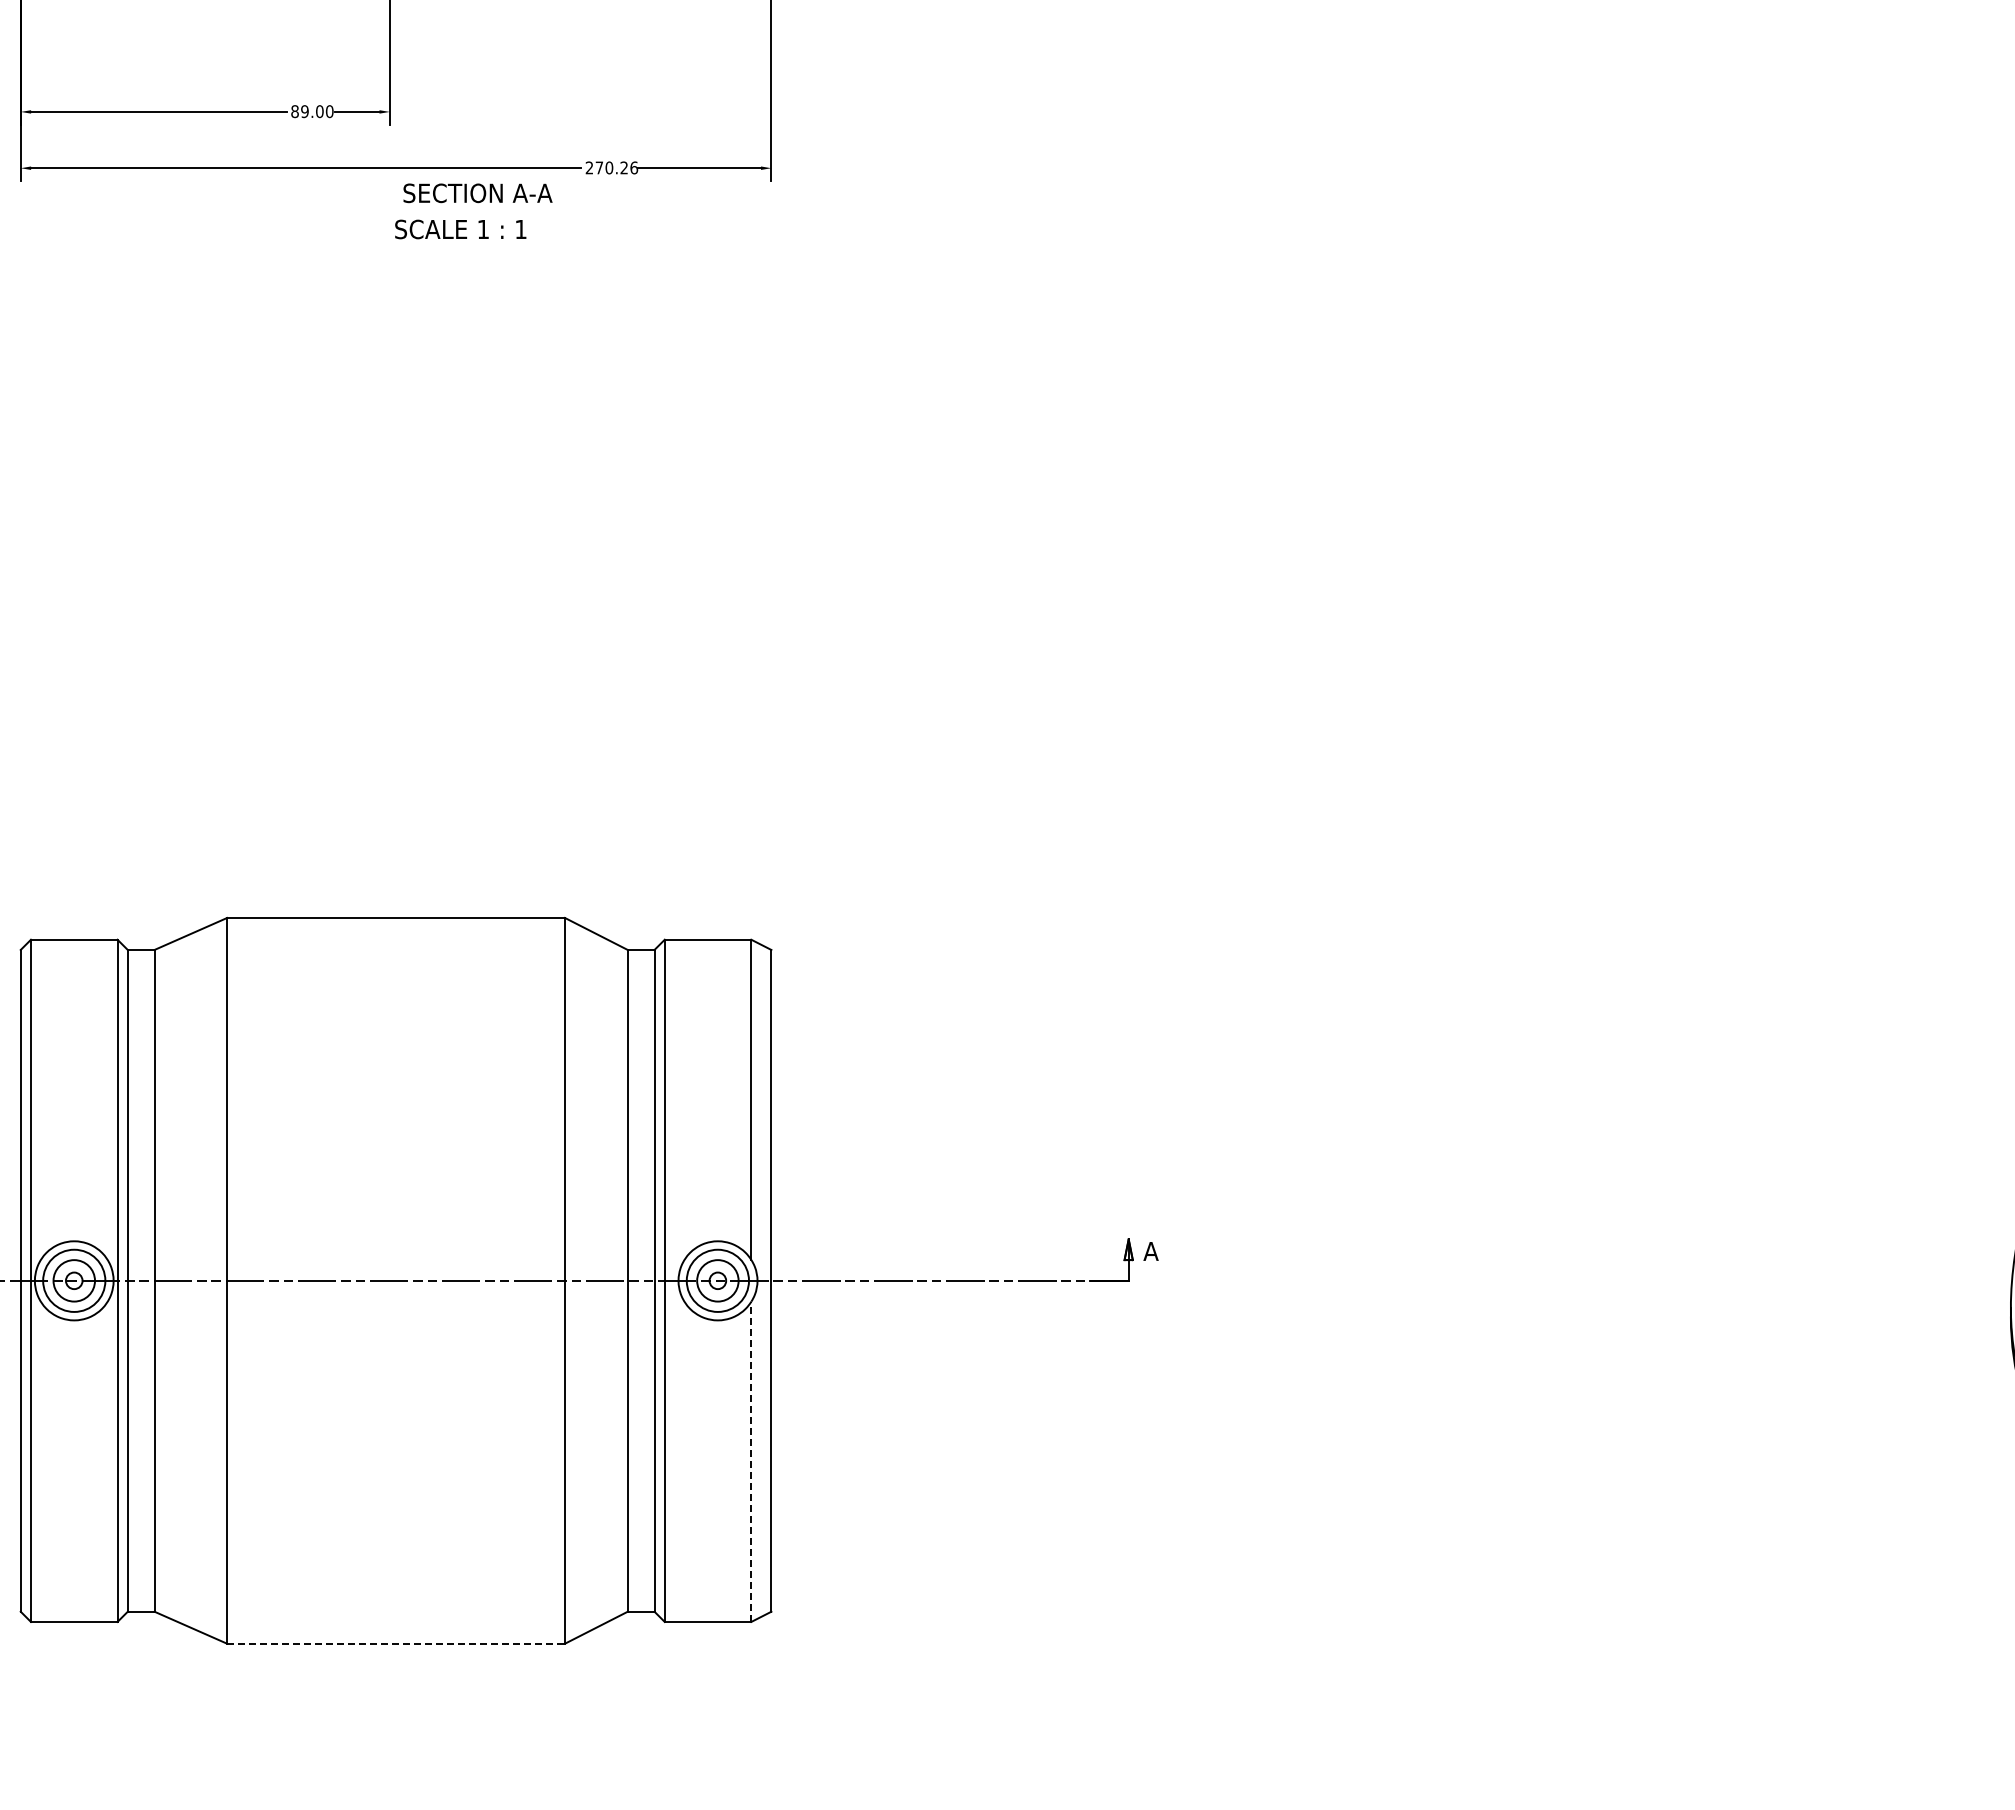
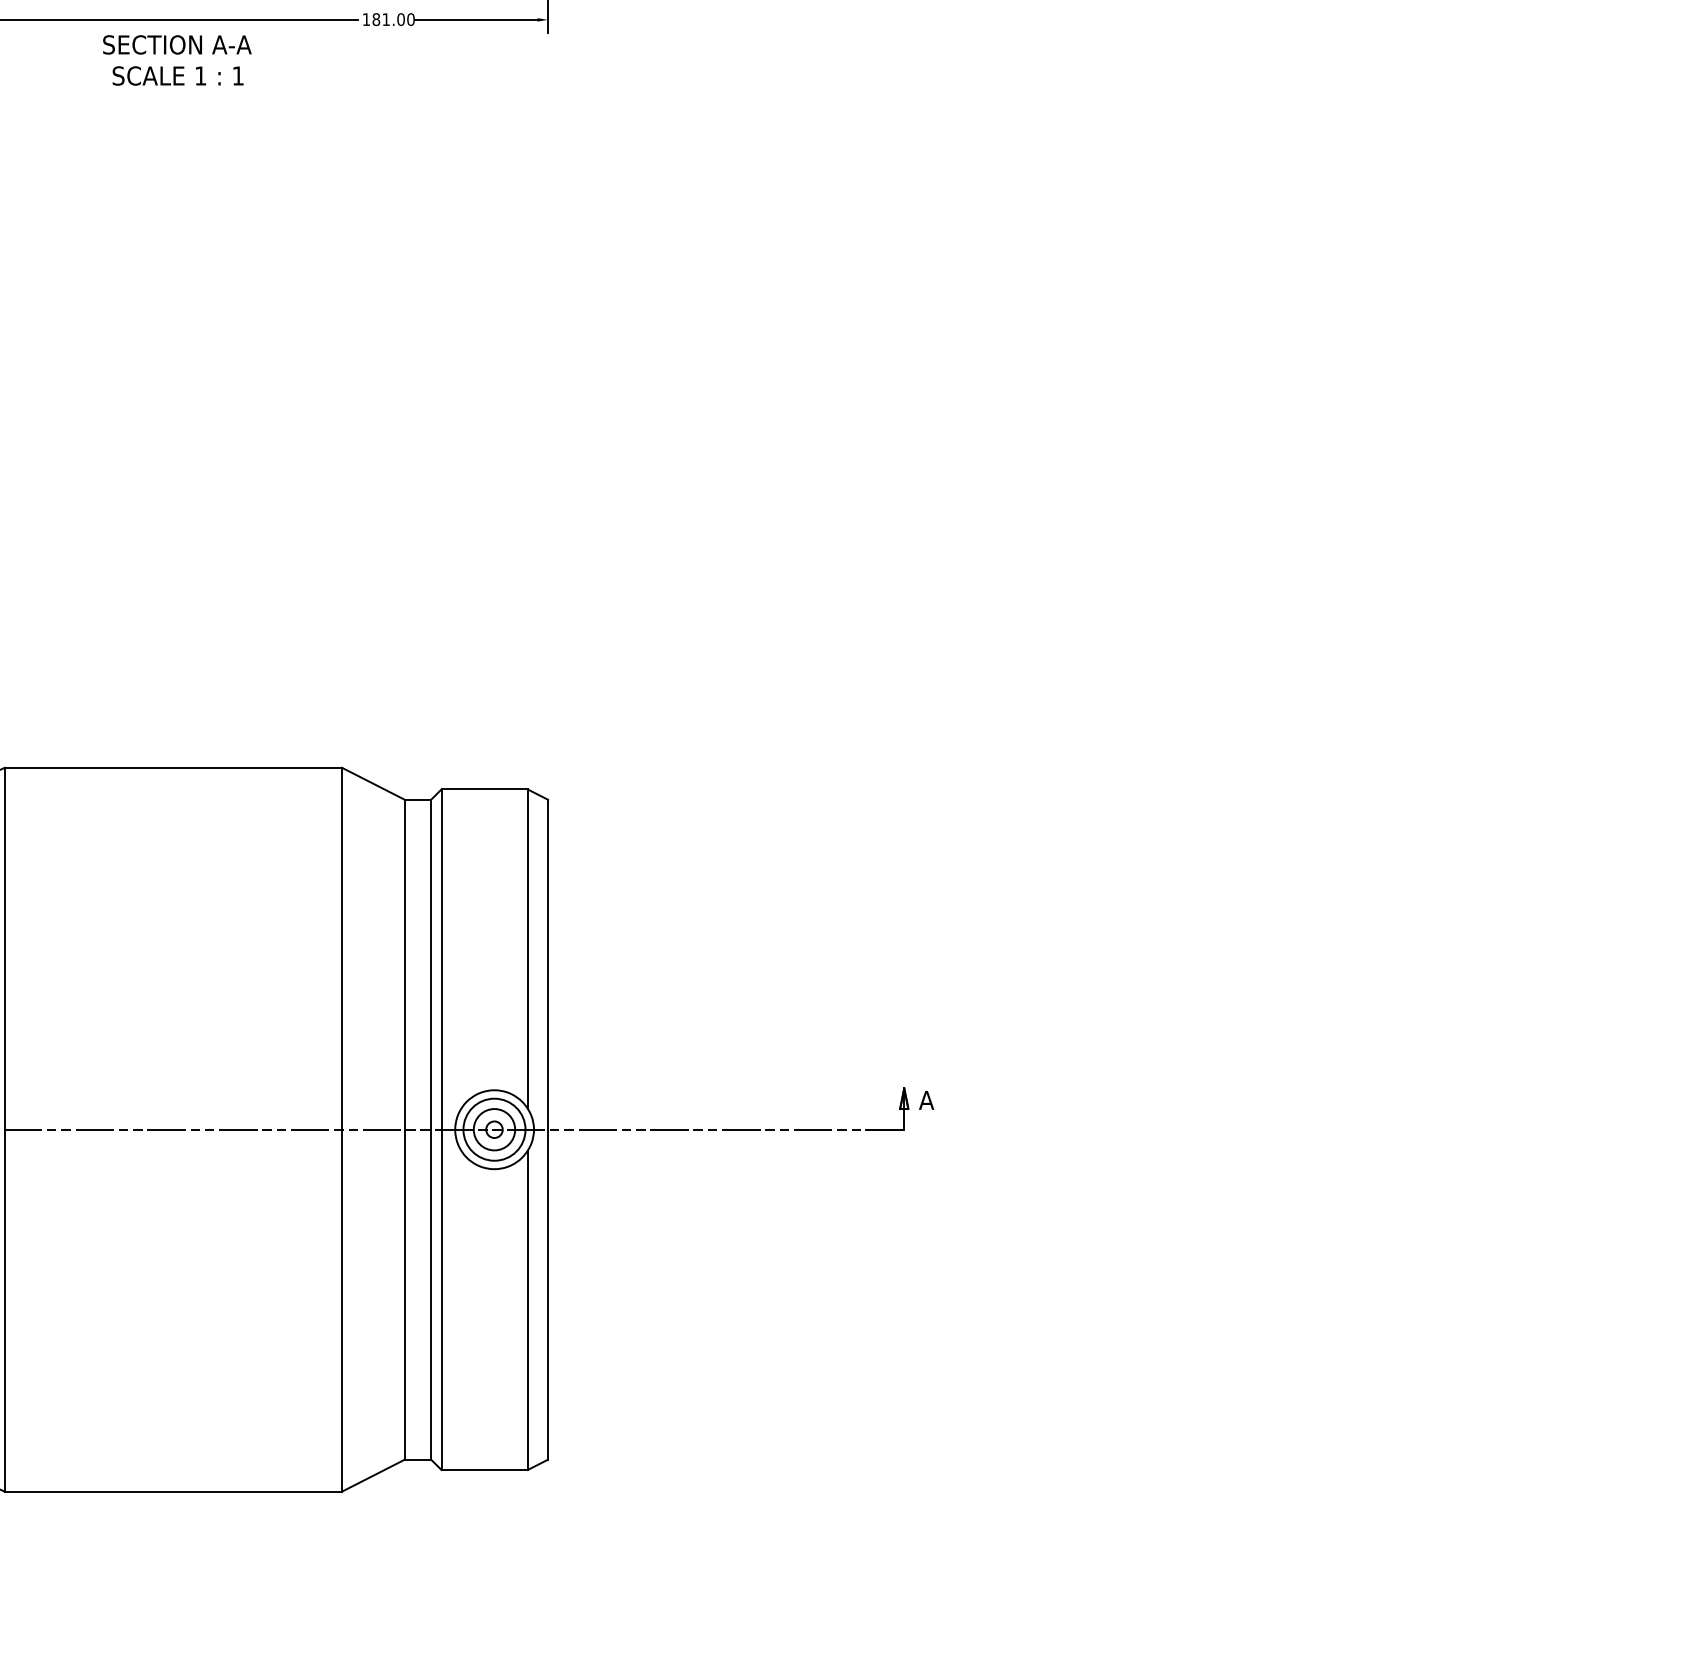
text: (611, 167) -> (388, 19), 270.26 -> 181.00
text: (477, 193) -> (176, 45), moved
text: (460, 229) -> (177, 76), moved
line: (751, 1461) -> (528, 1309), dashed -> solid
line: (396, 1643) -> (173, 1491), dashed -> solid

